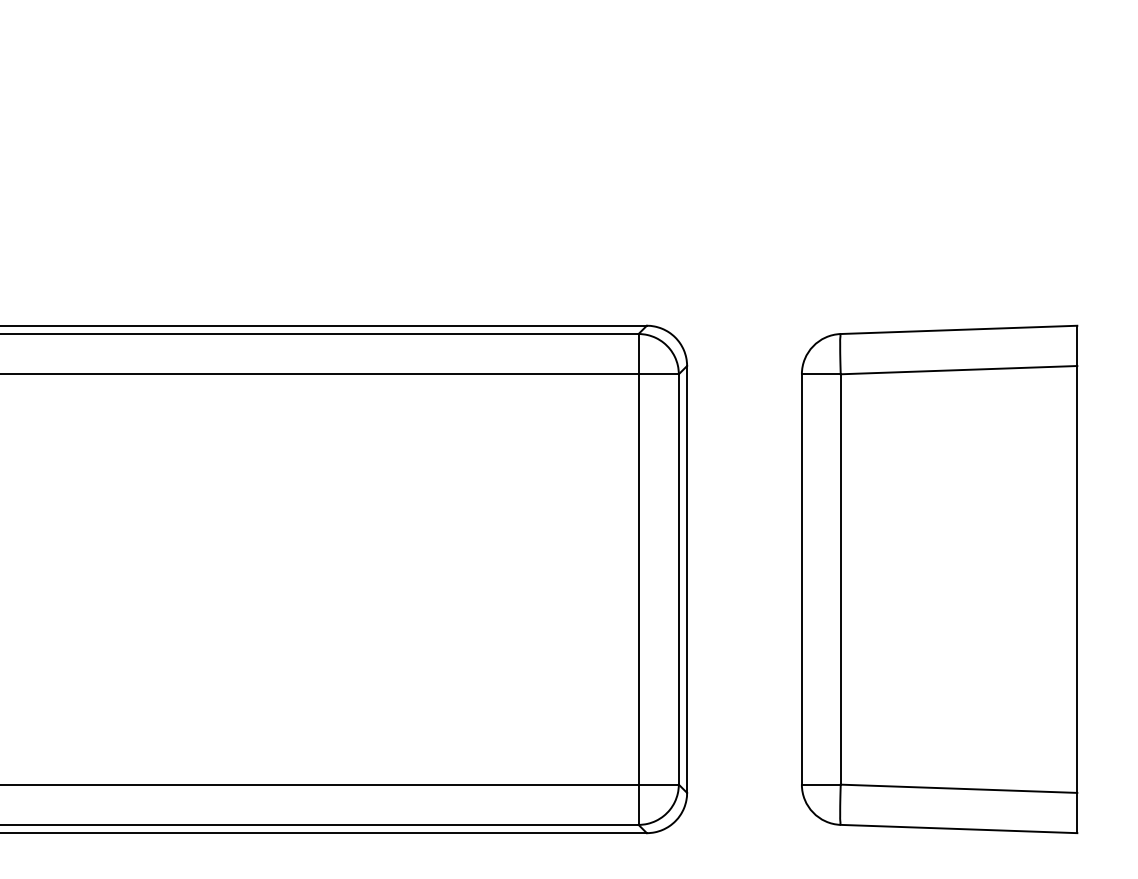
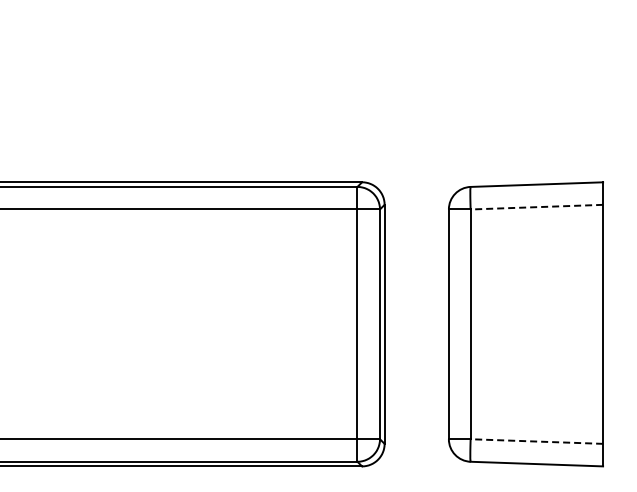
line: (958, 370) -> (536, 207), solid -> dashed
line: (958, 788) -> (536, 441), solid -> dashed

